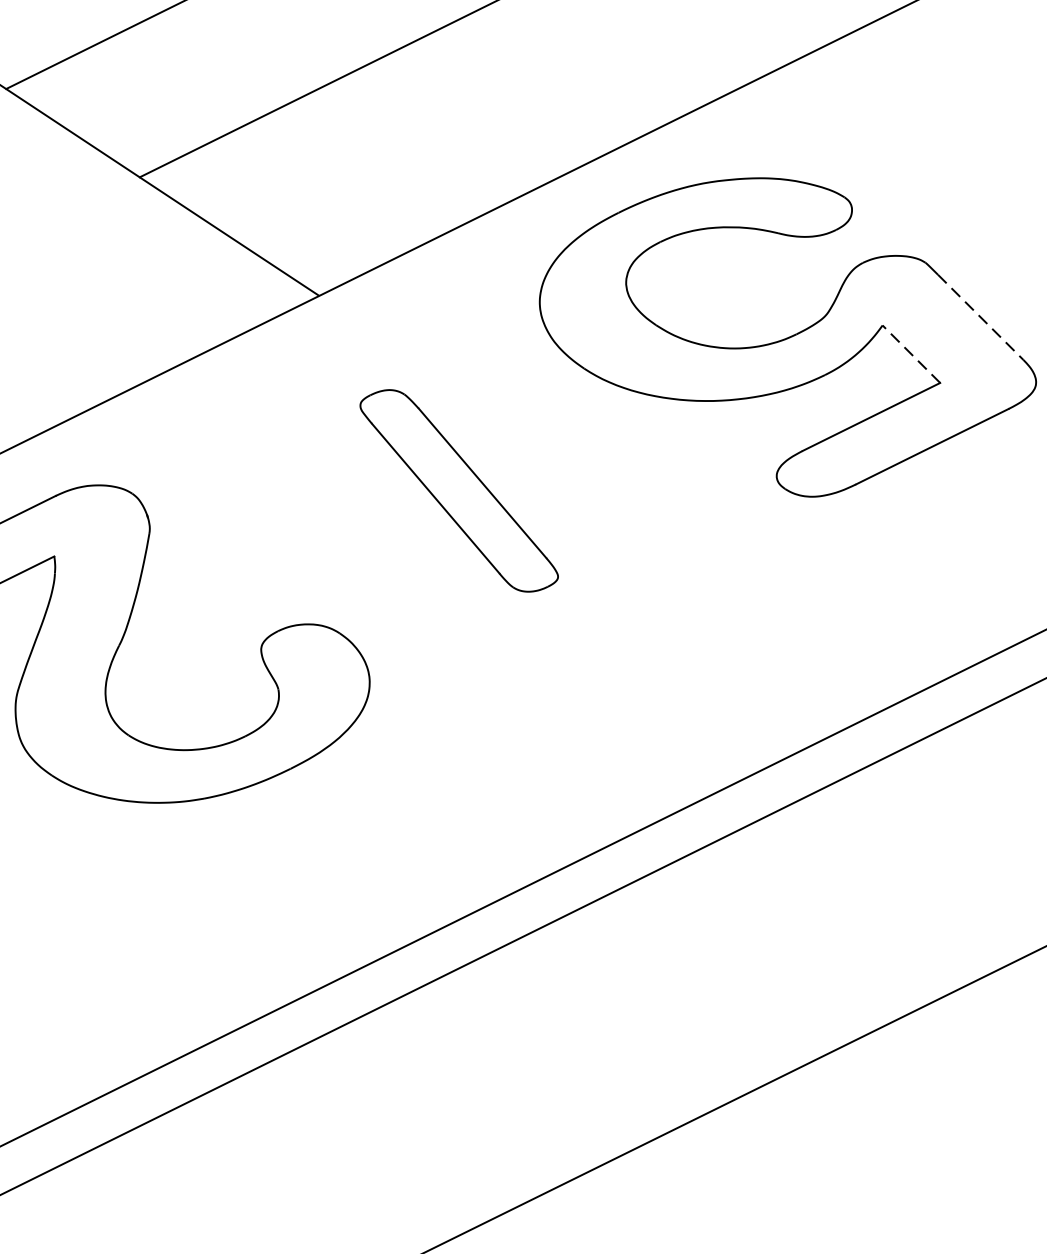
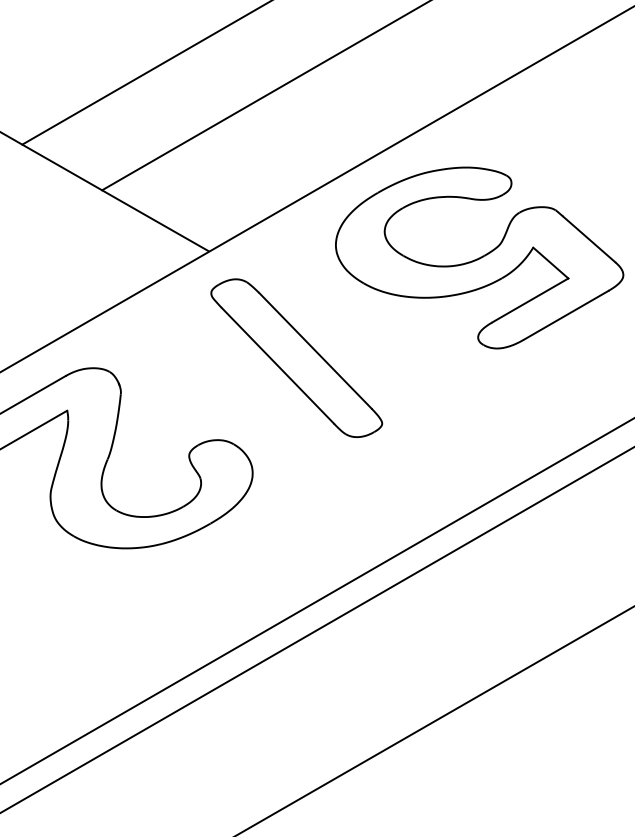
line: (981, 317) -> (589, 239), dashed -> solid
line: (910, 353) -> (550, 262), dashed -> solid
part: (458, 489) -> (296, 357), size x1.43

